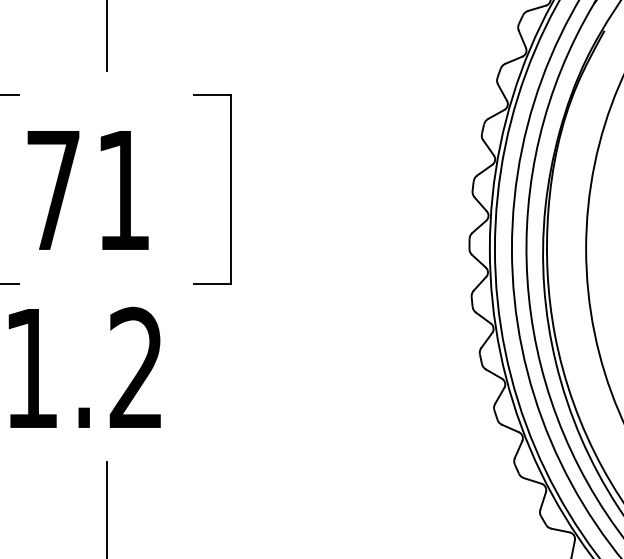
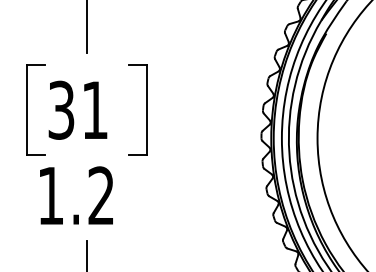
text: (53, 188) -> (61, 109), 71 -> 31

